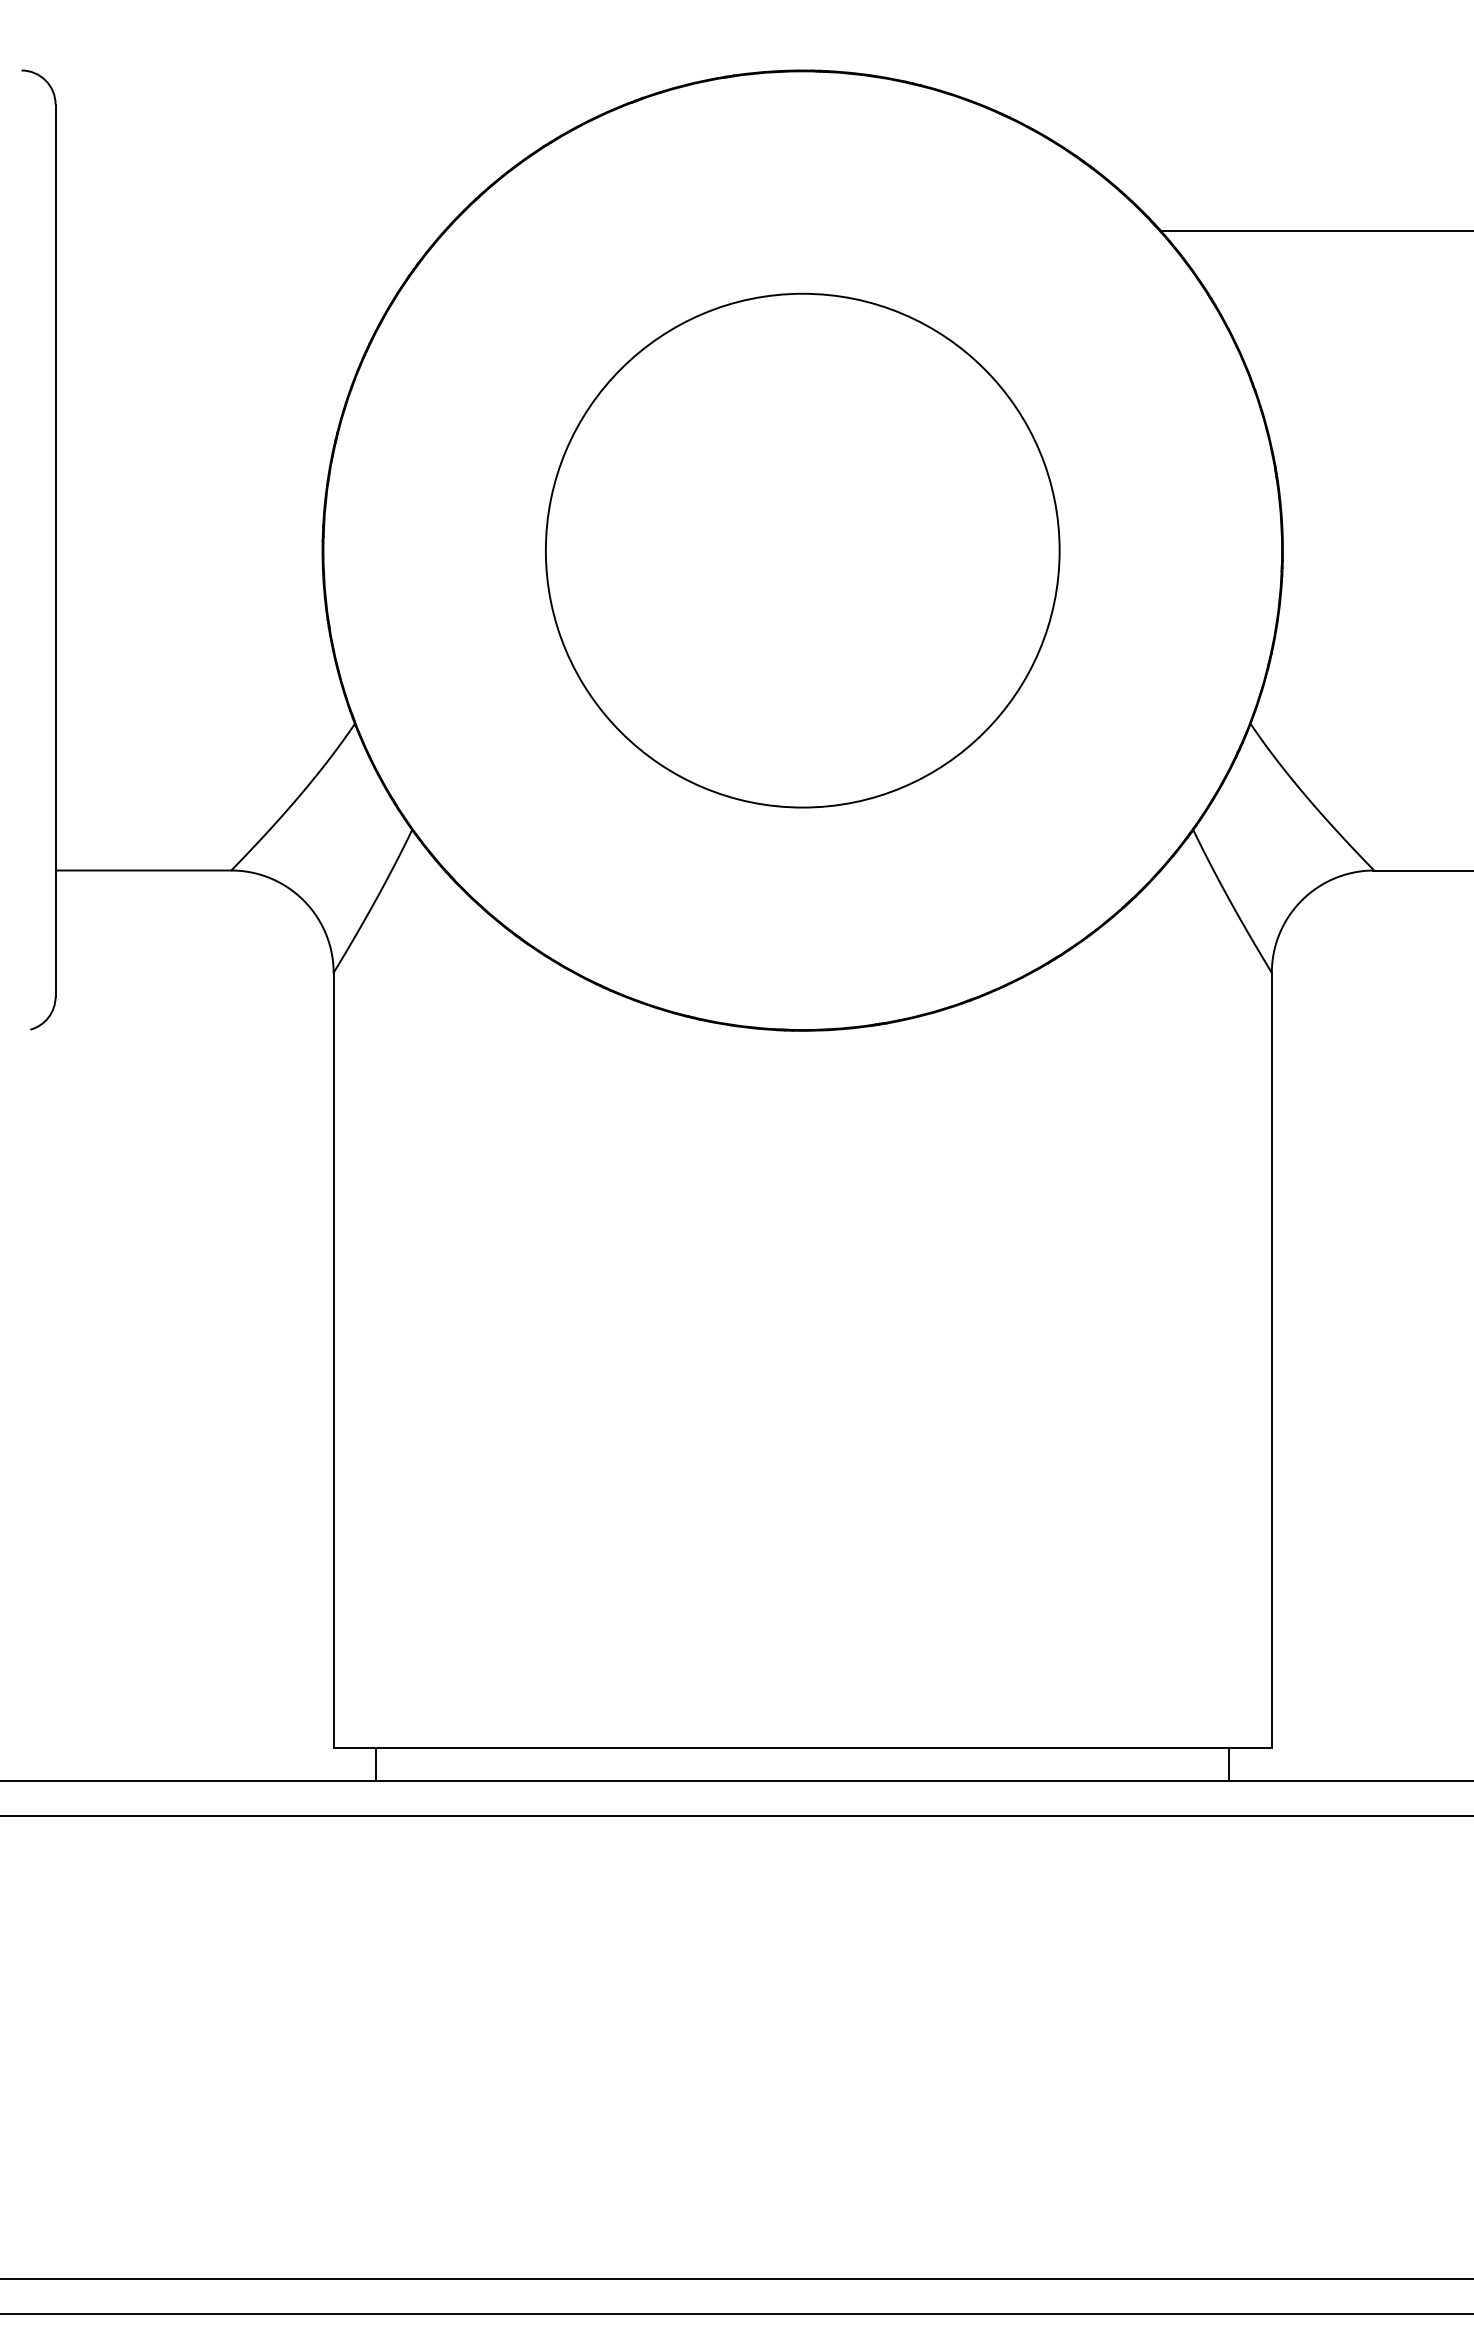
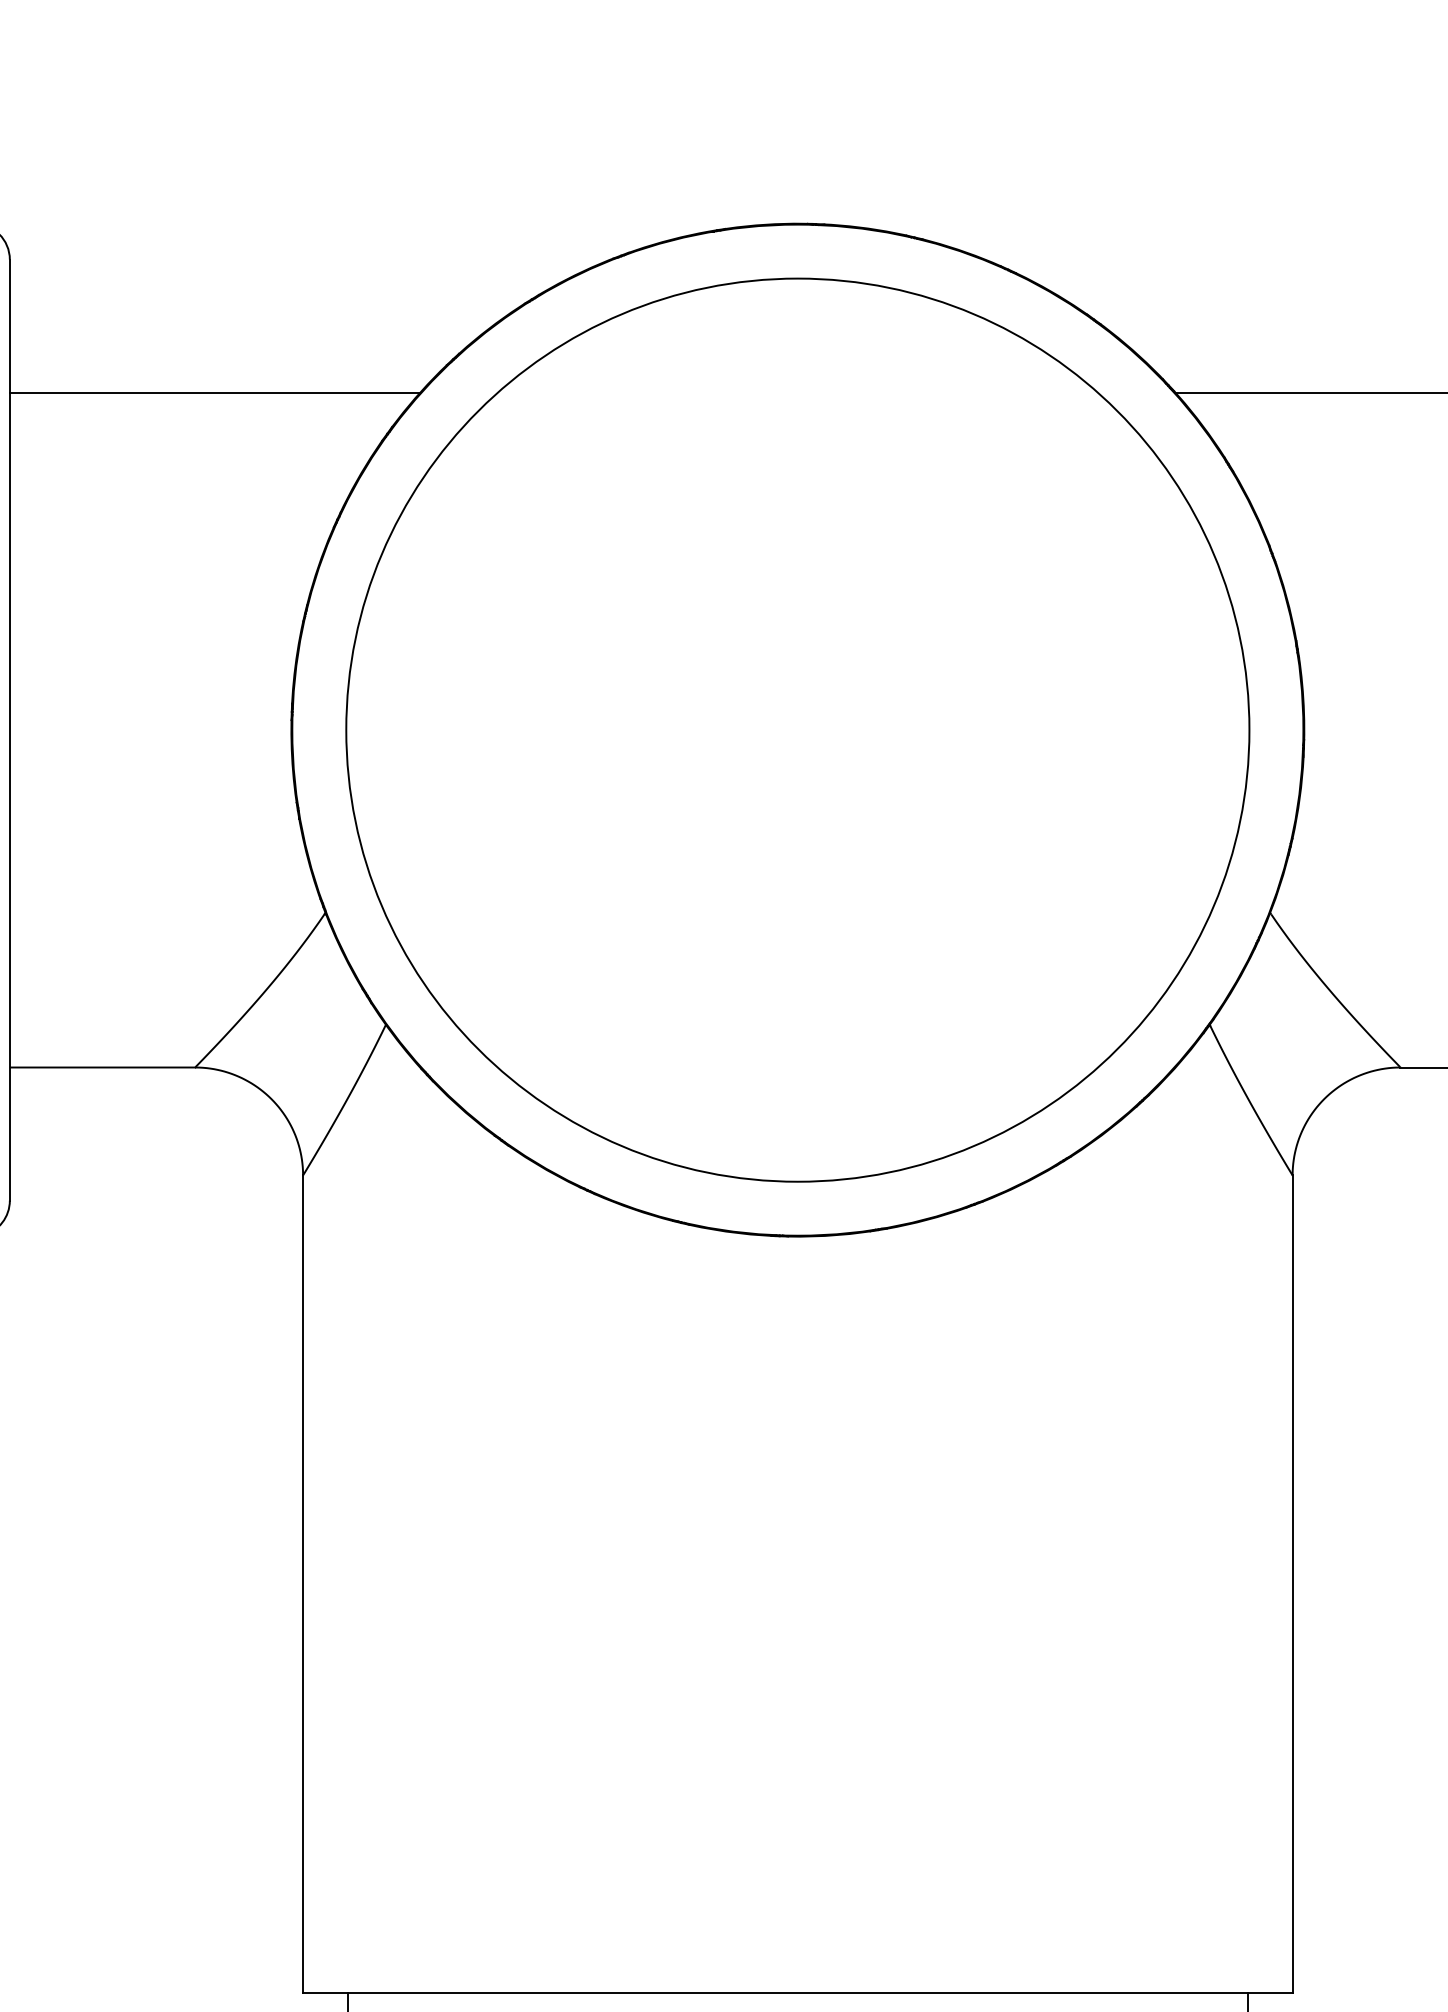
line: (249, 230) -> (214, 392), added
circle: (802, 550) -> (797, 729), size x1.67

